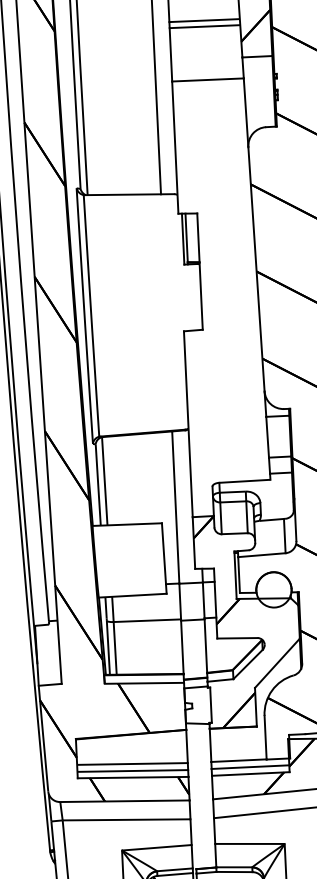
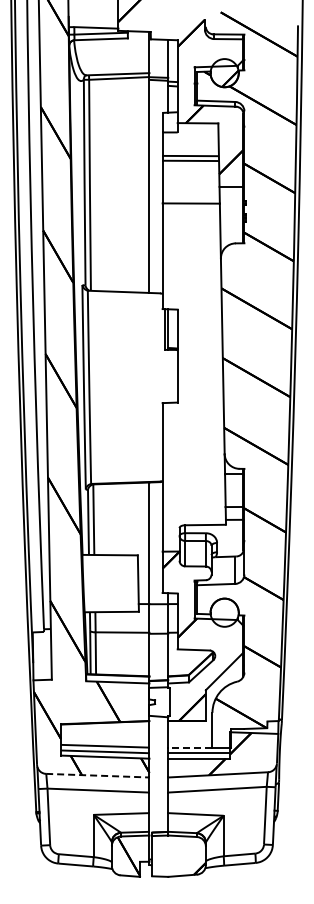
line: (237, 760) -> (189, 747), solid -> dashed
line: (124, 801) -> (97, 775), solid -> dashed

